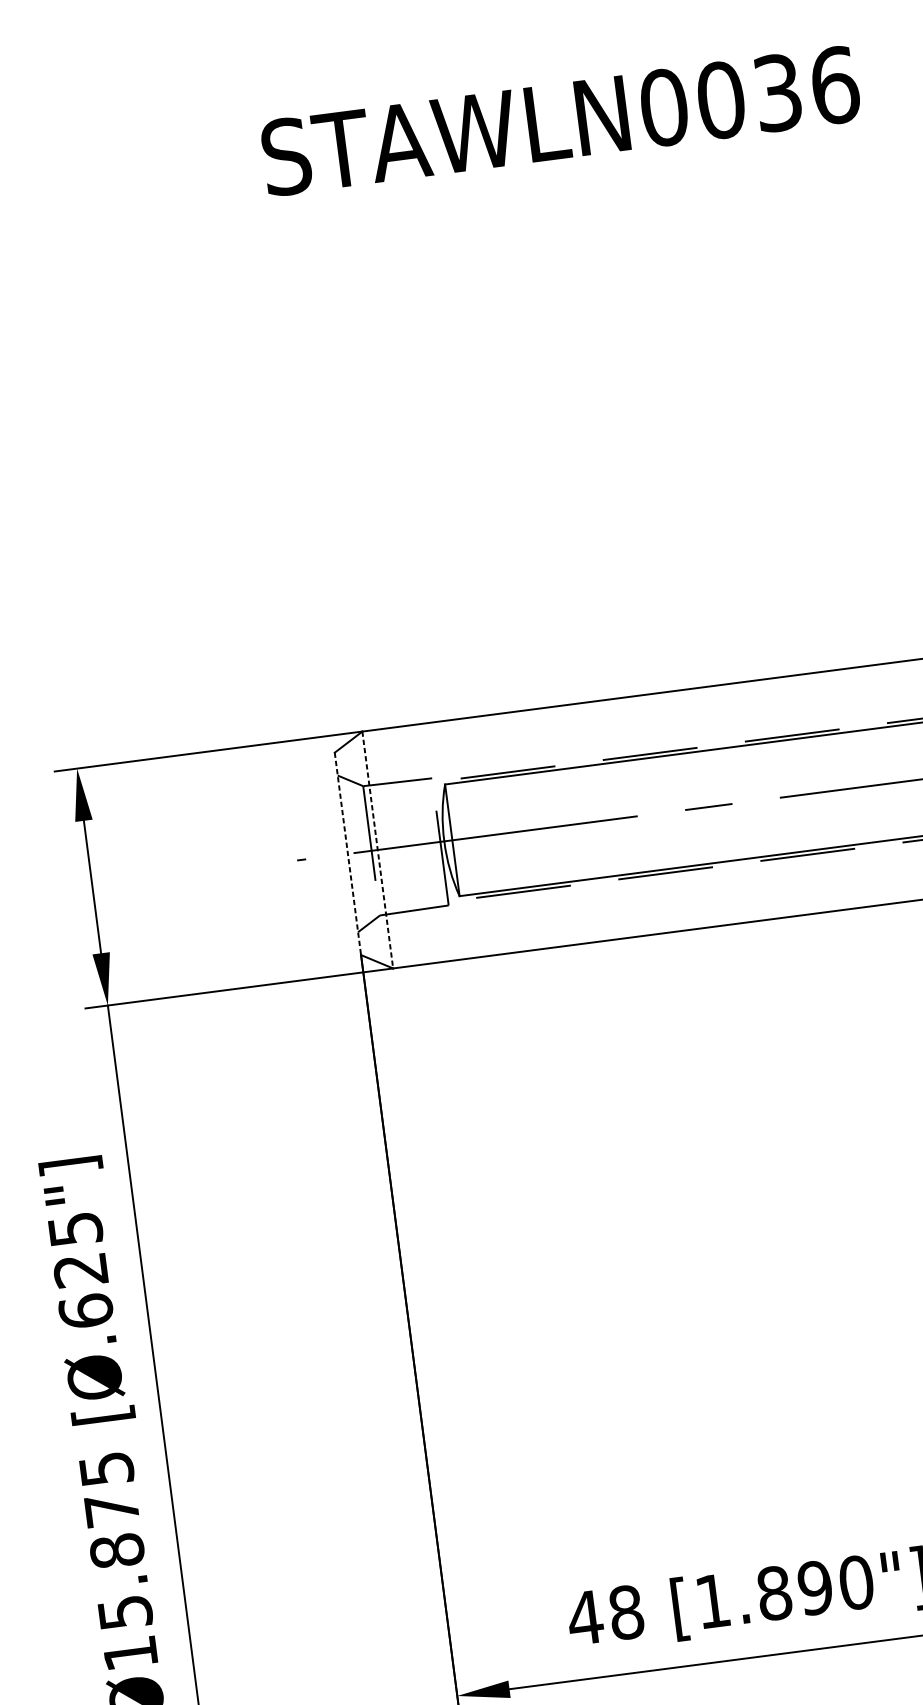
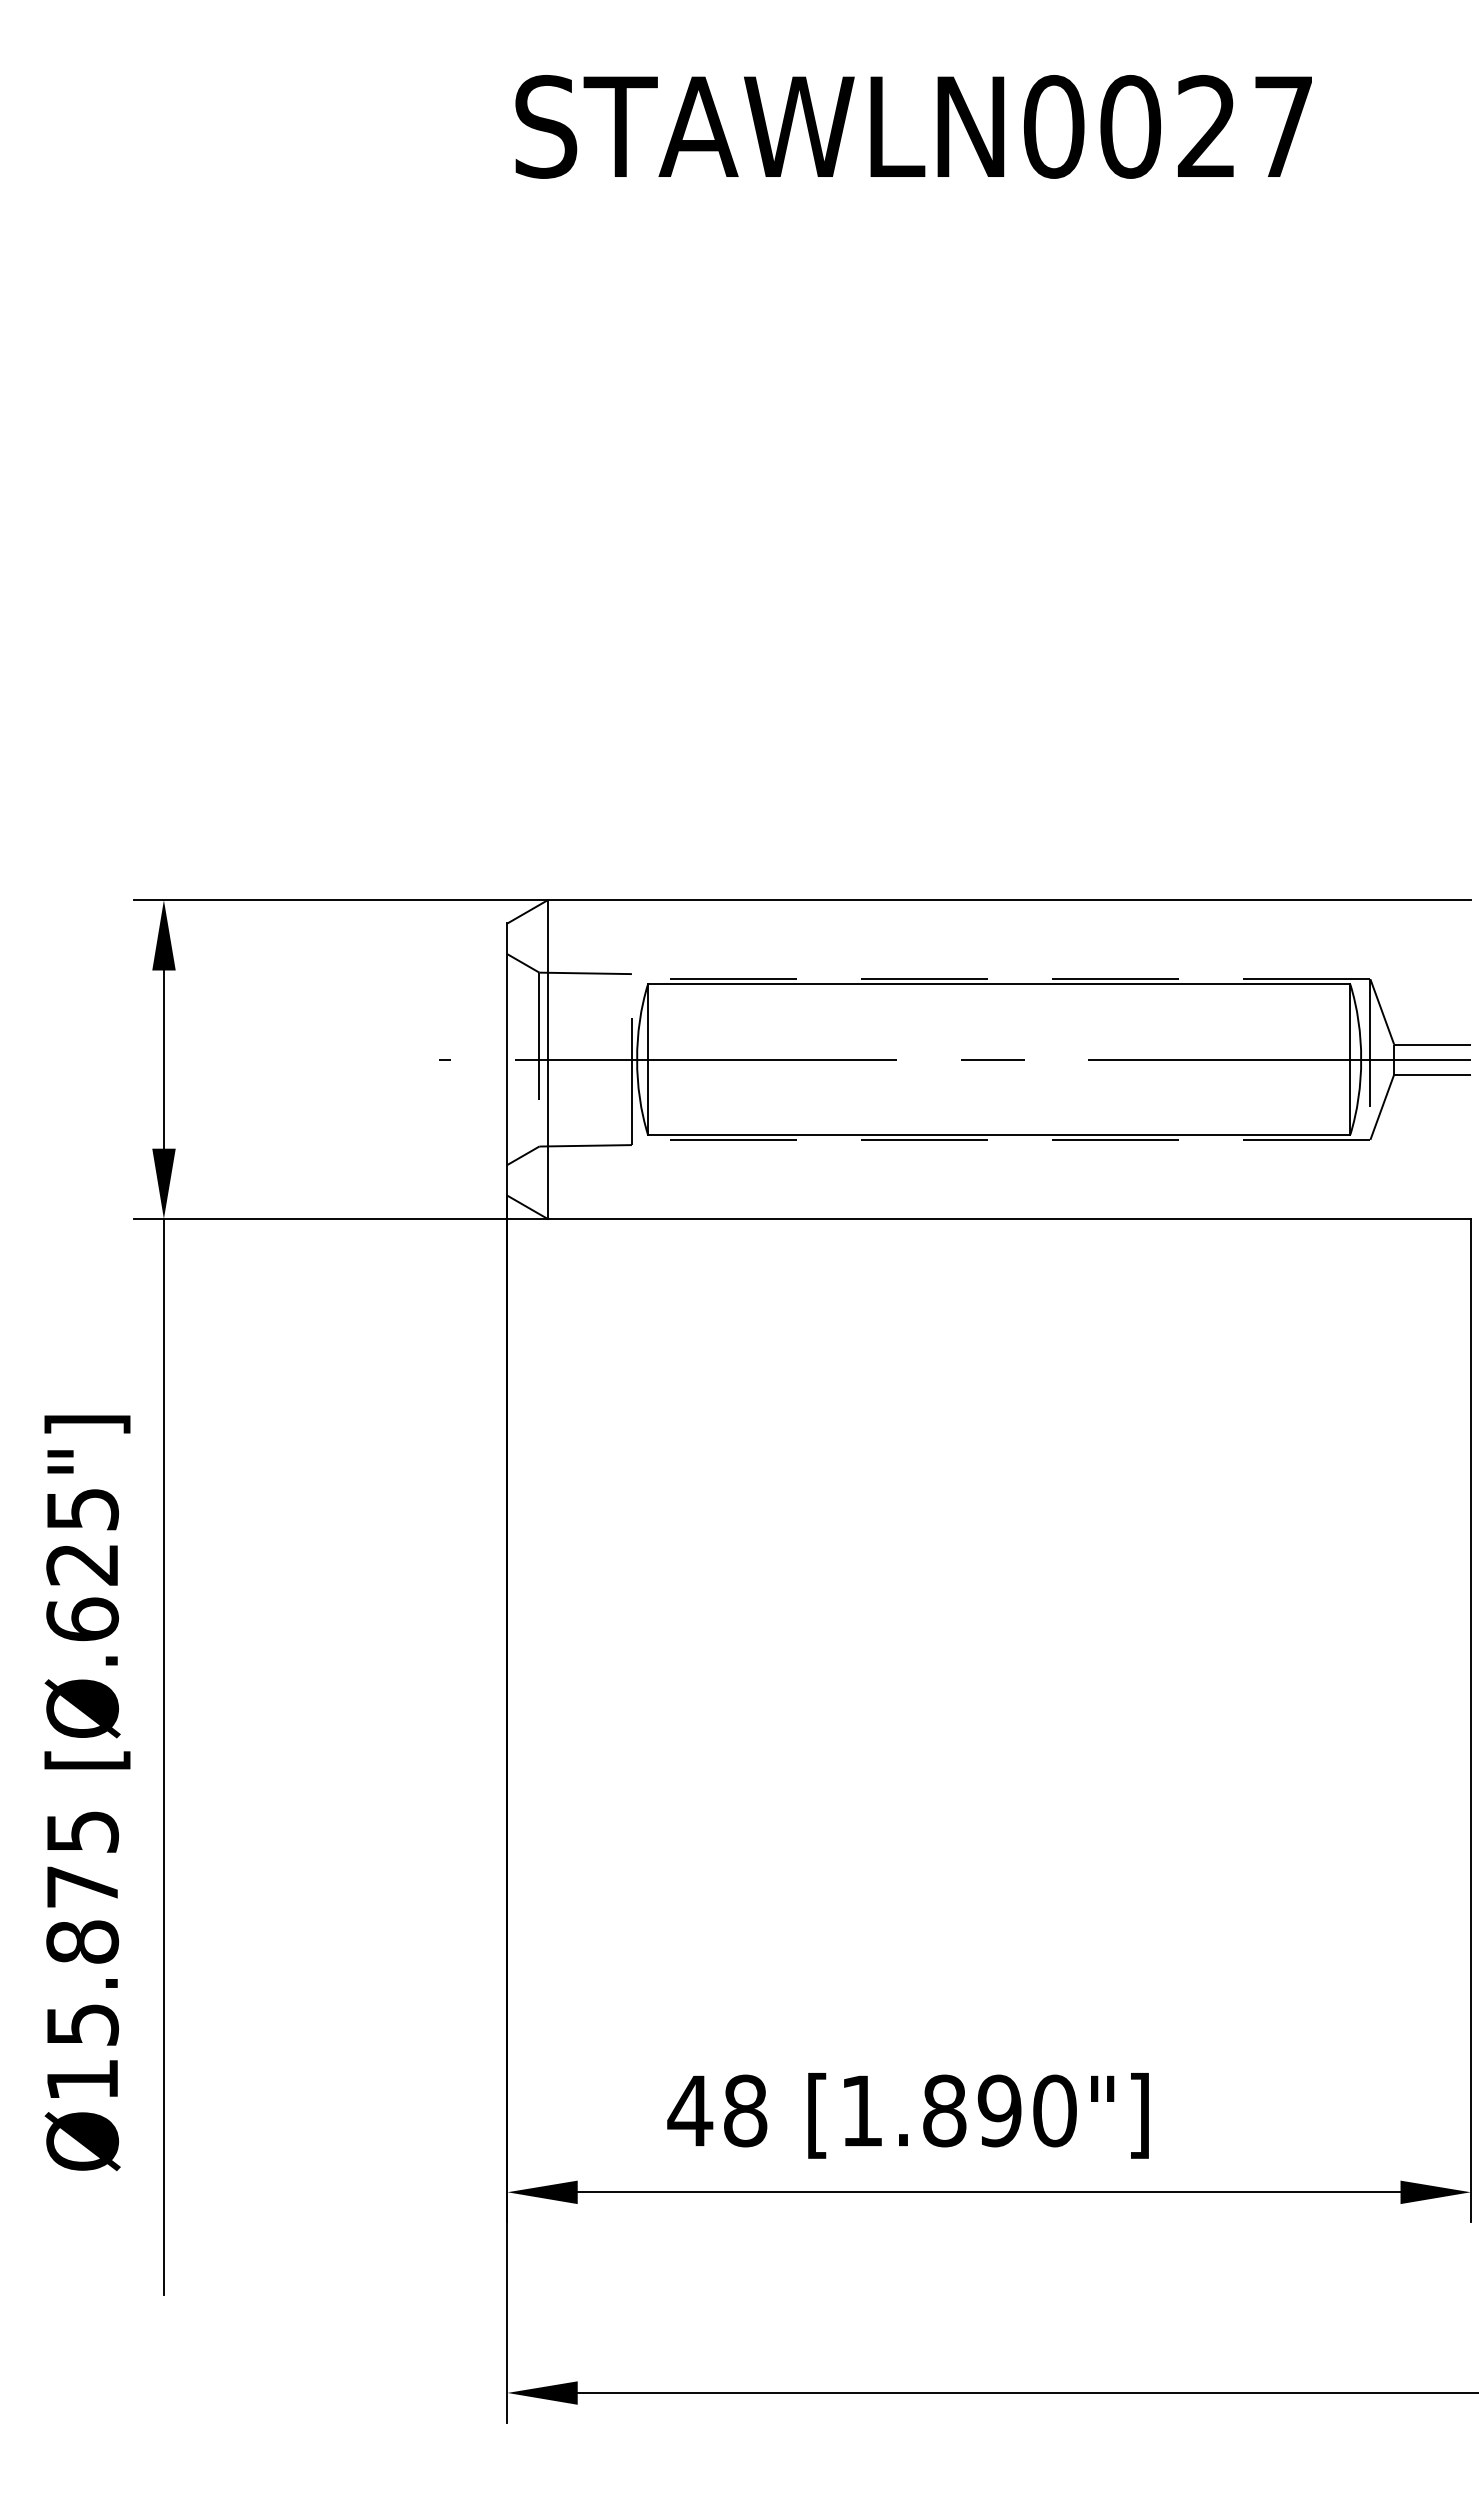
text: (806, 88) -> (1245, 126), STAWLN0036 -> STAWLN0027
line: (377, 850) -> (547, 1060), dashed -> solid
line: (348, 854) -> (507, 1060), dashed -> solid

